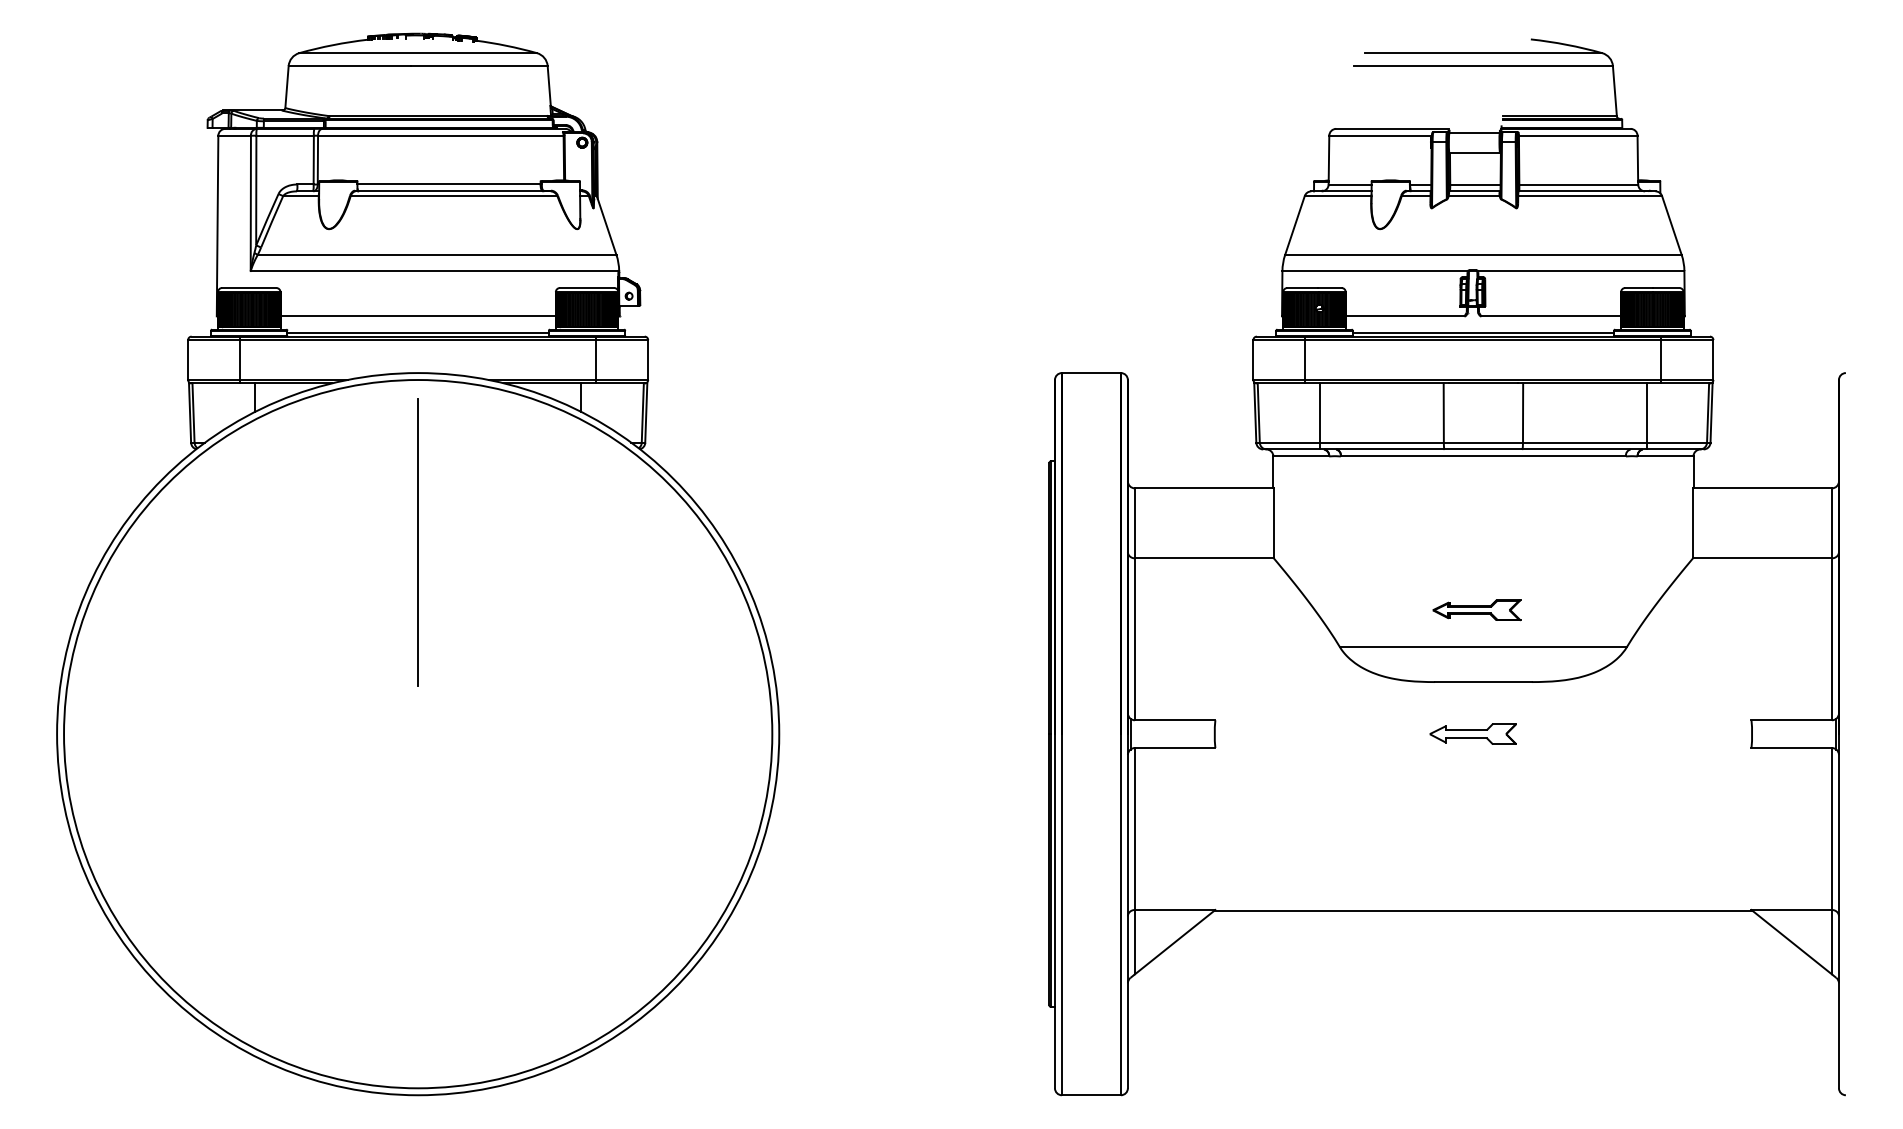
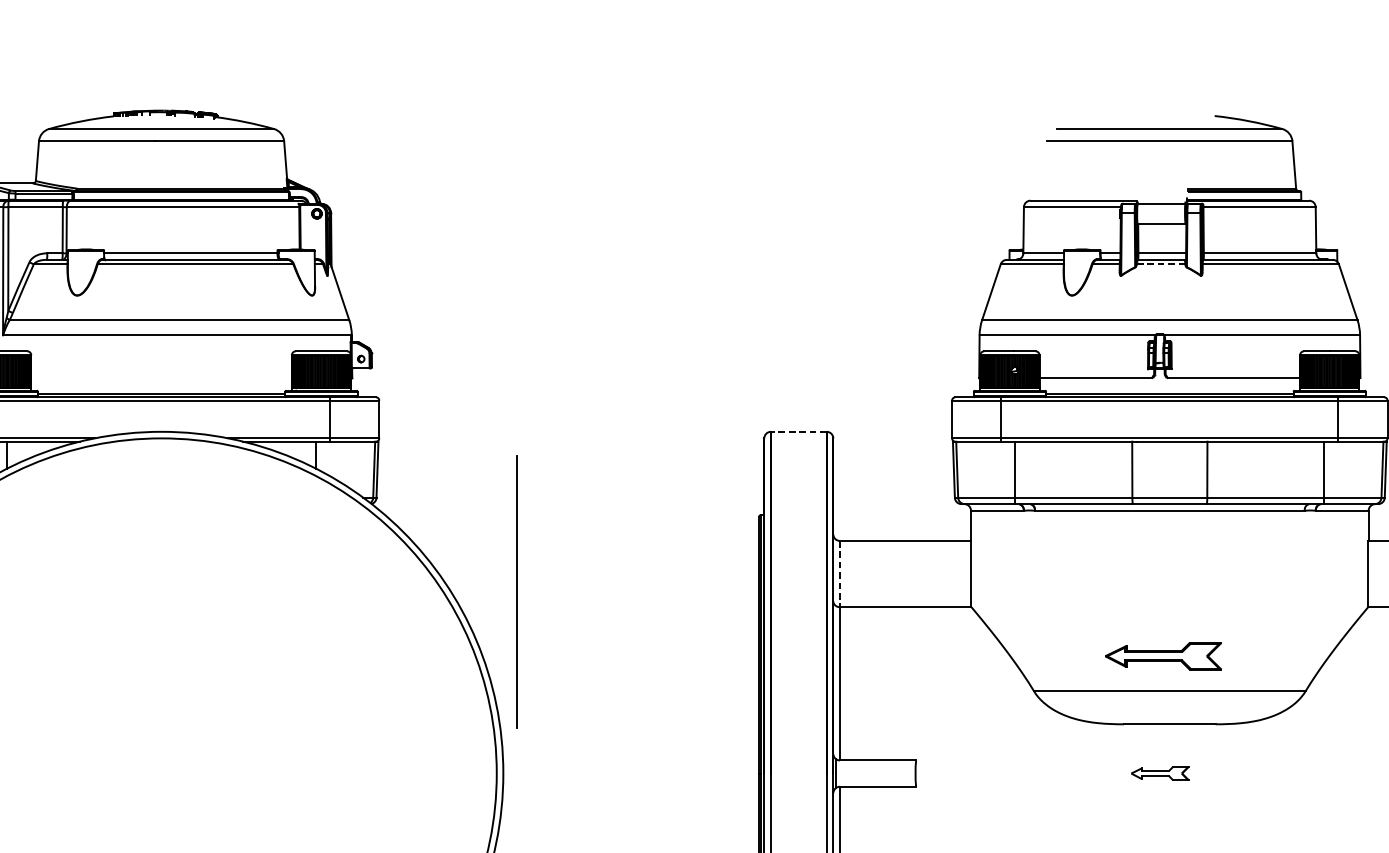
line: (1474, 196) -> (1161, 264), solid -> dashed
line: (417, 316) -> (160, 378), removed
line: (1091, 373) -> (798, 432), solid -> dashed
line: (1134, 523) -> (839, 574), solid -> dashed
line: (417, 542) -> (515, 592), moved
part: (1476, 610) -> (1163, 656), size x1.4
part: (1472, 733) -> (1159, 772), size x0.7

